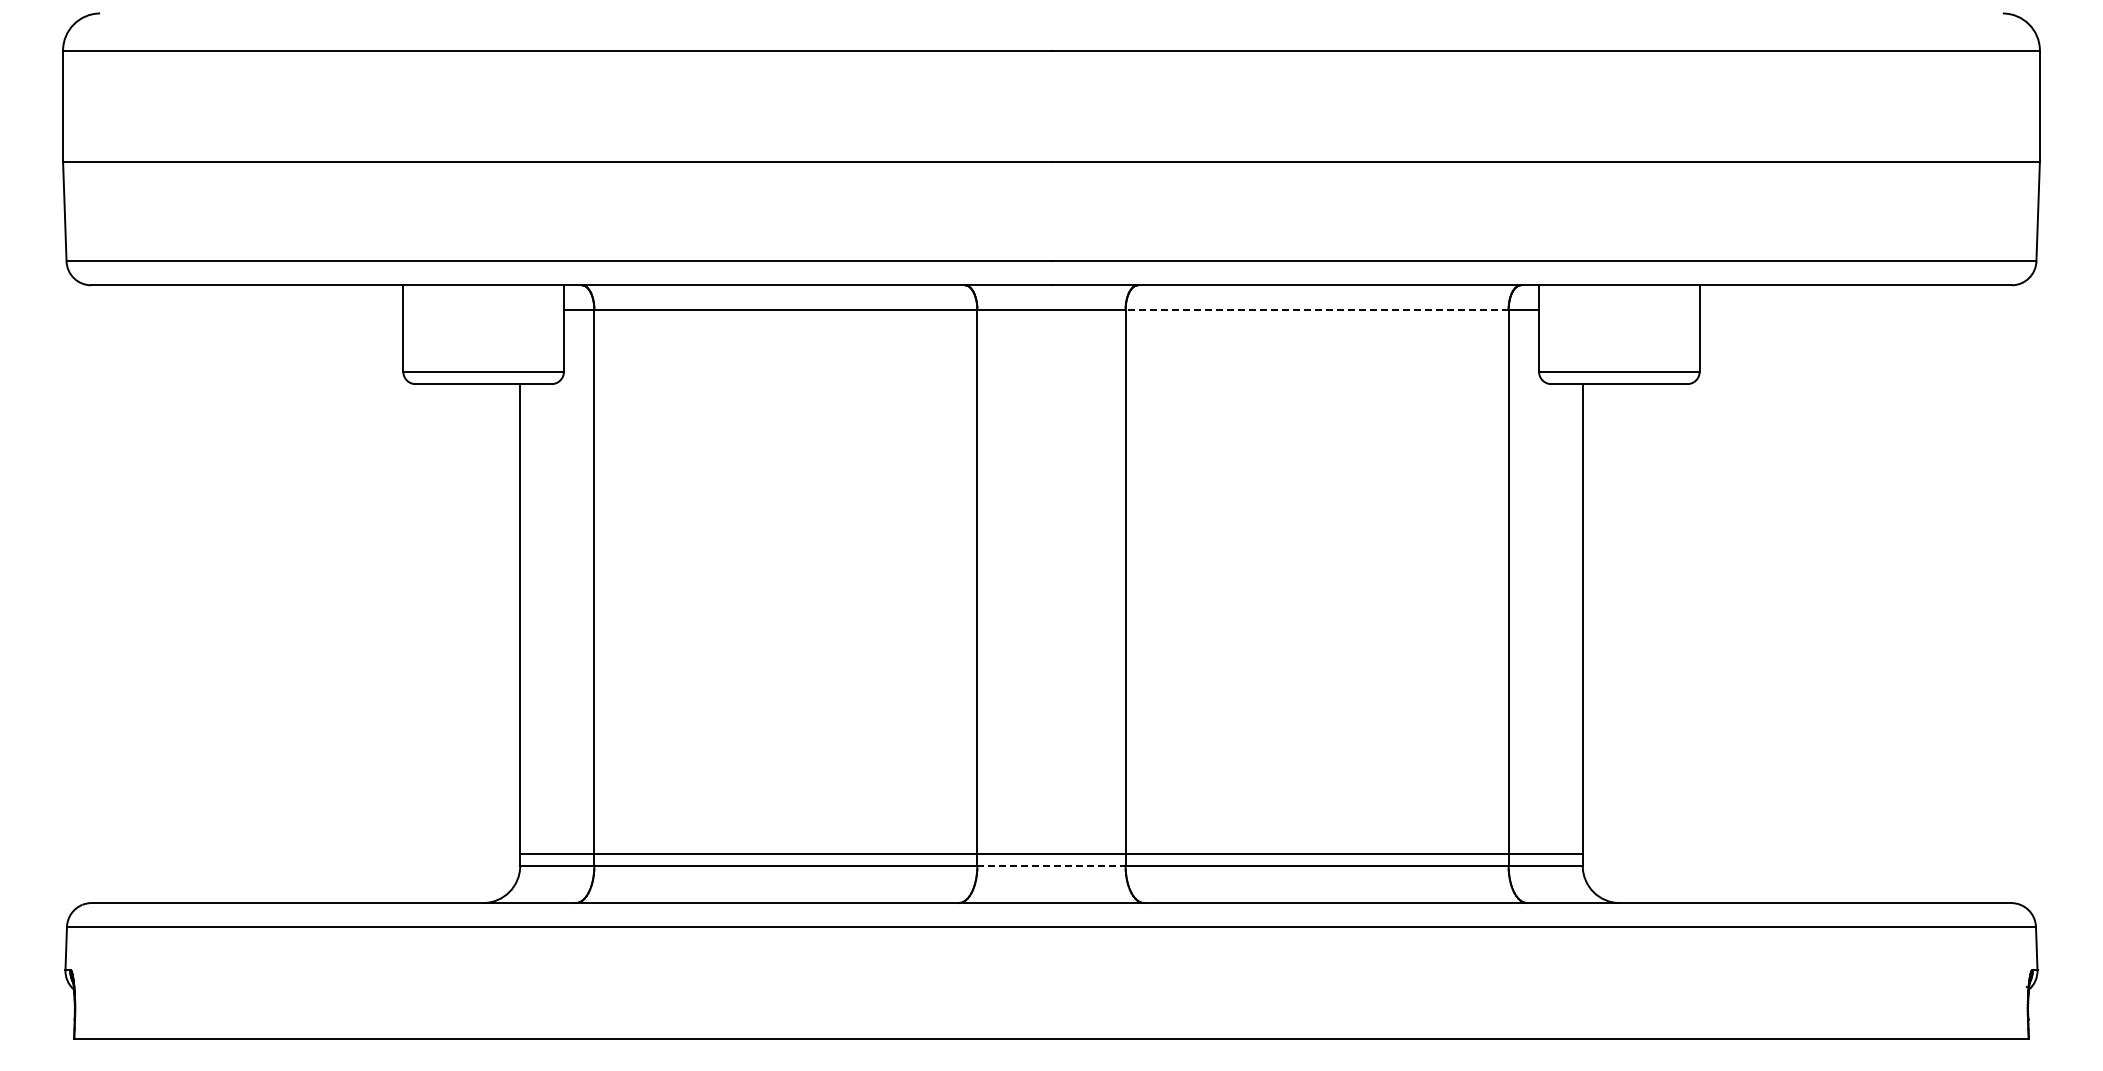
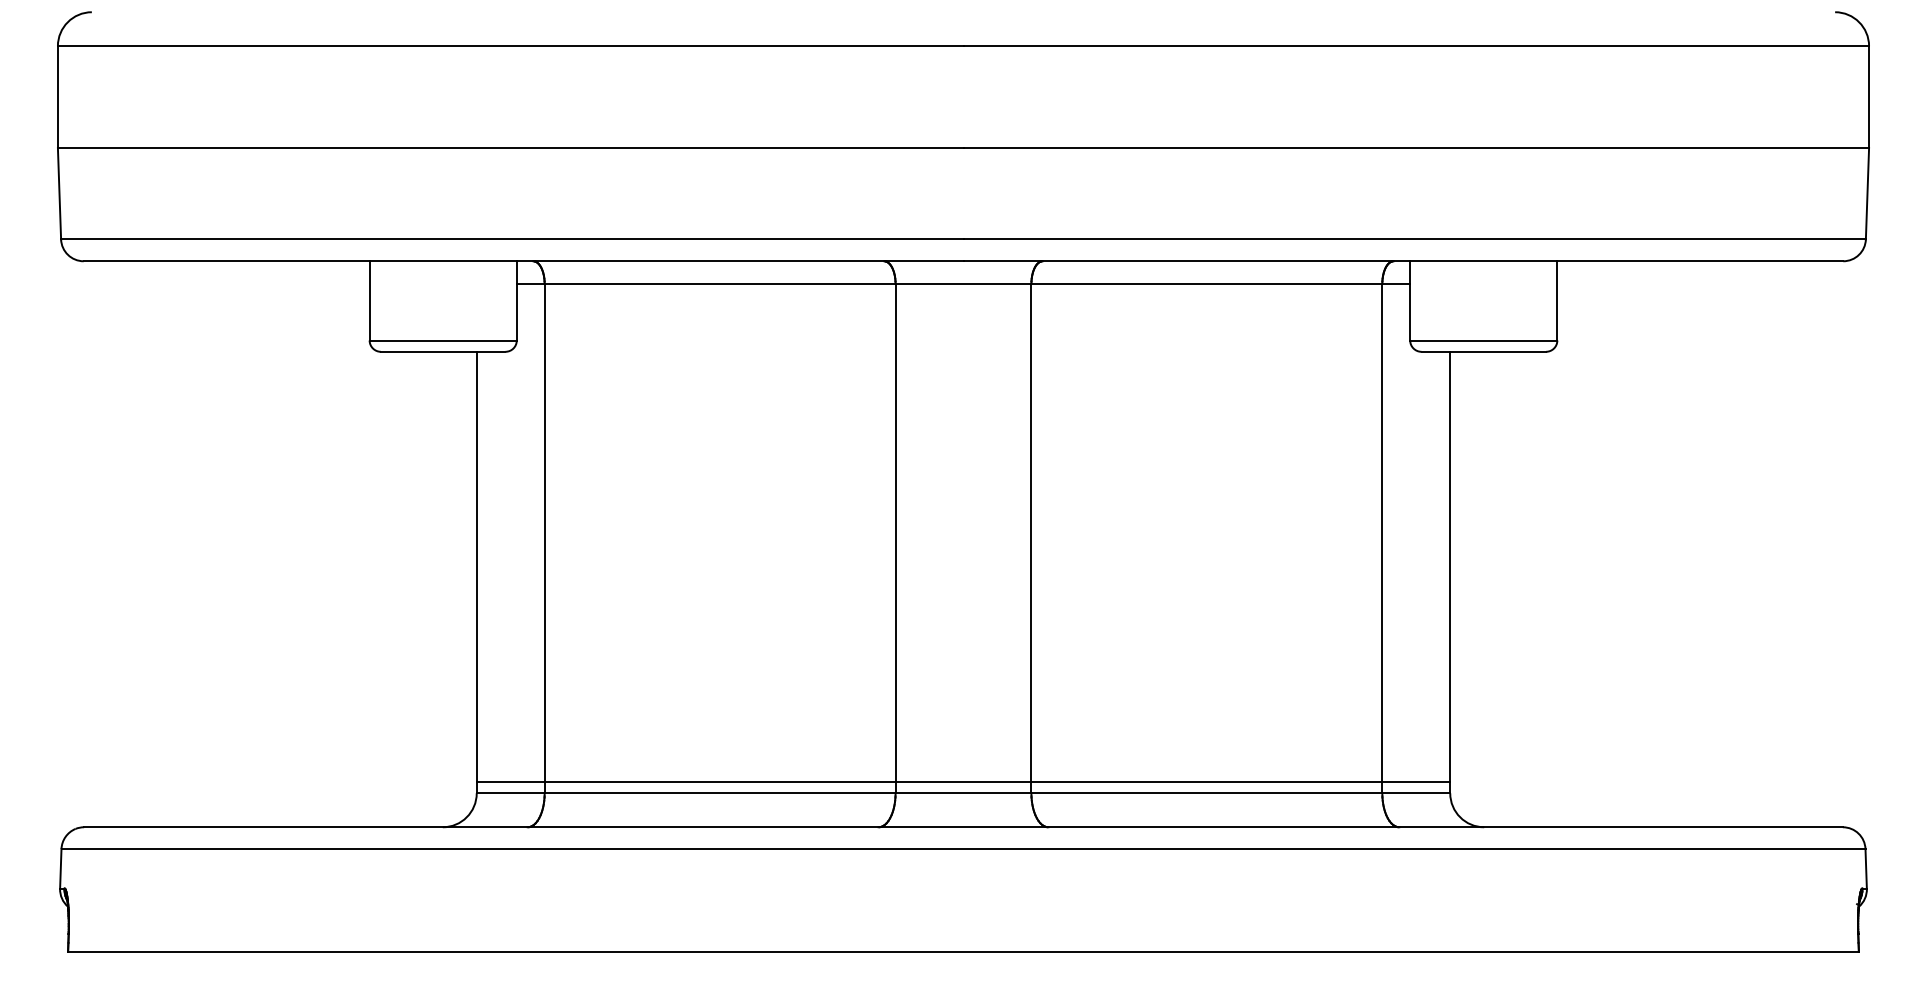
line: (1317, 310) -> (1207, 284), dashed -> solid
line: (1051, 865) -> (963, 792), dashed -> solid

